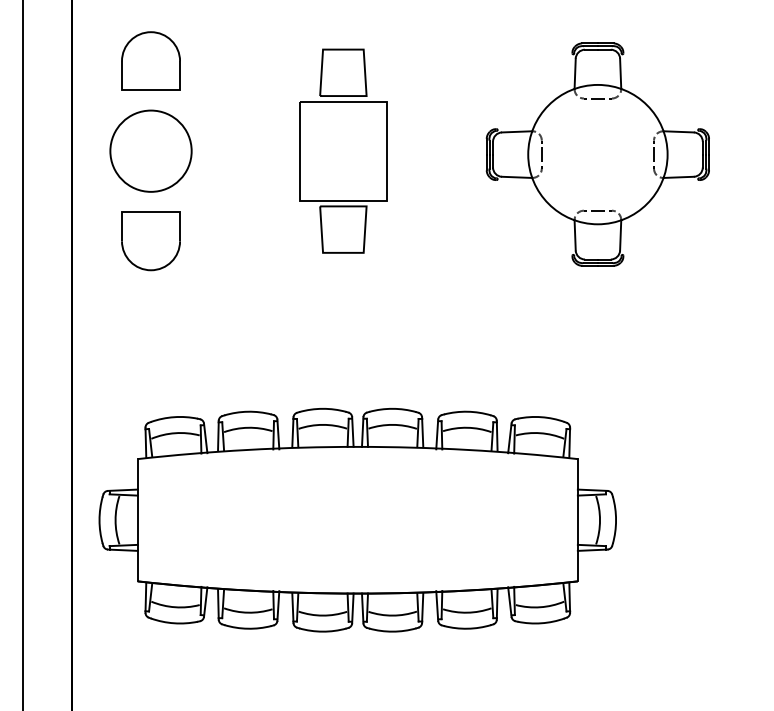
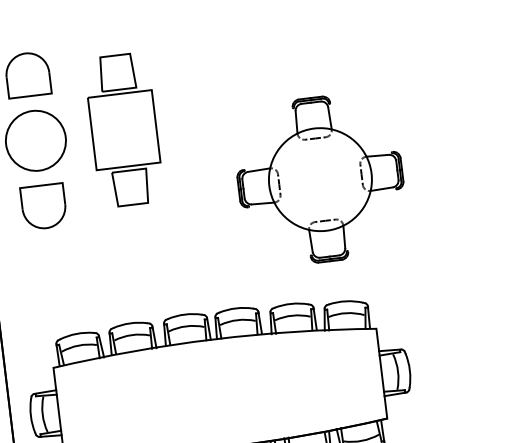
part: (343, 150) -> (124, 129), moved
part: (597, 154) -> (320, 179), moved

